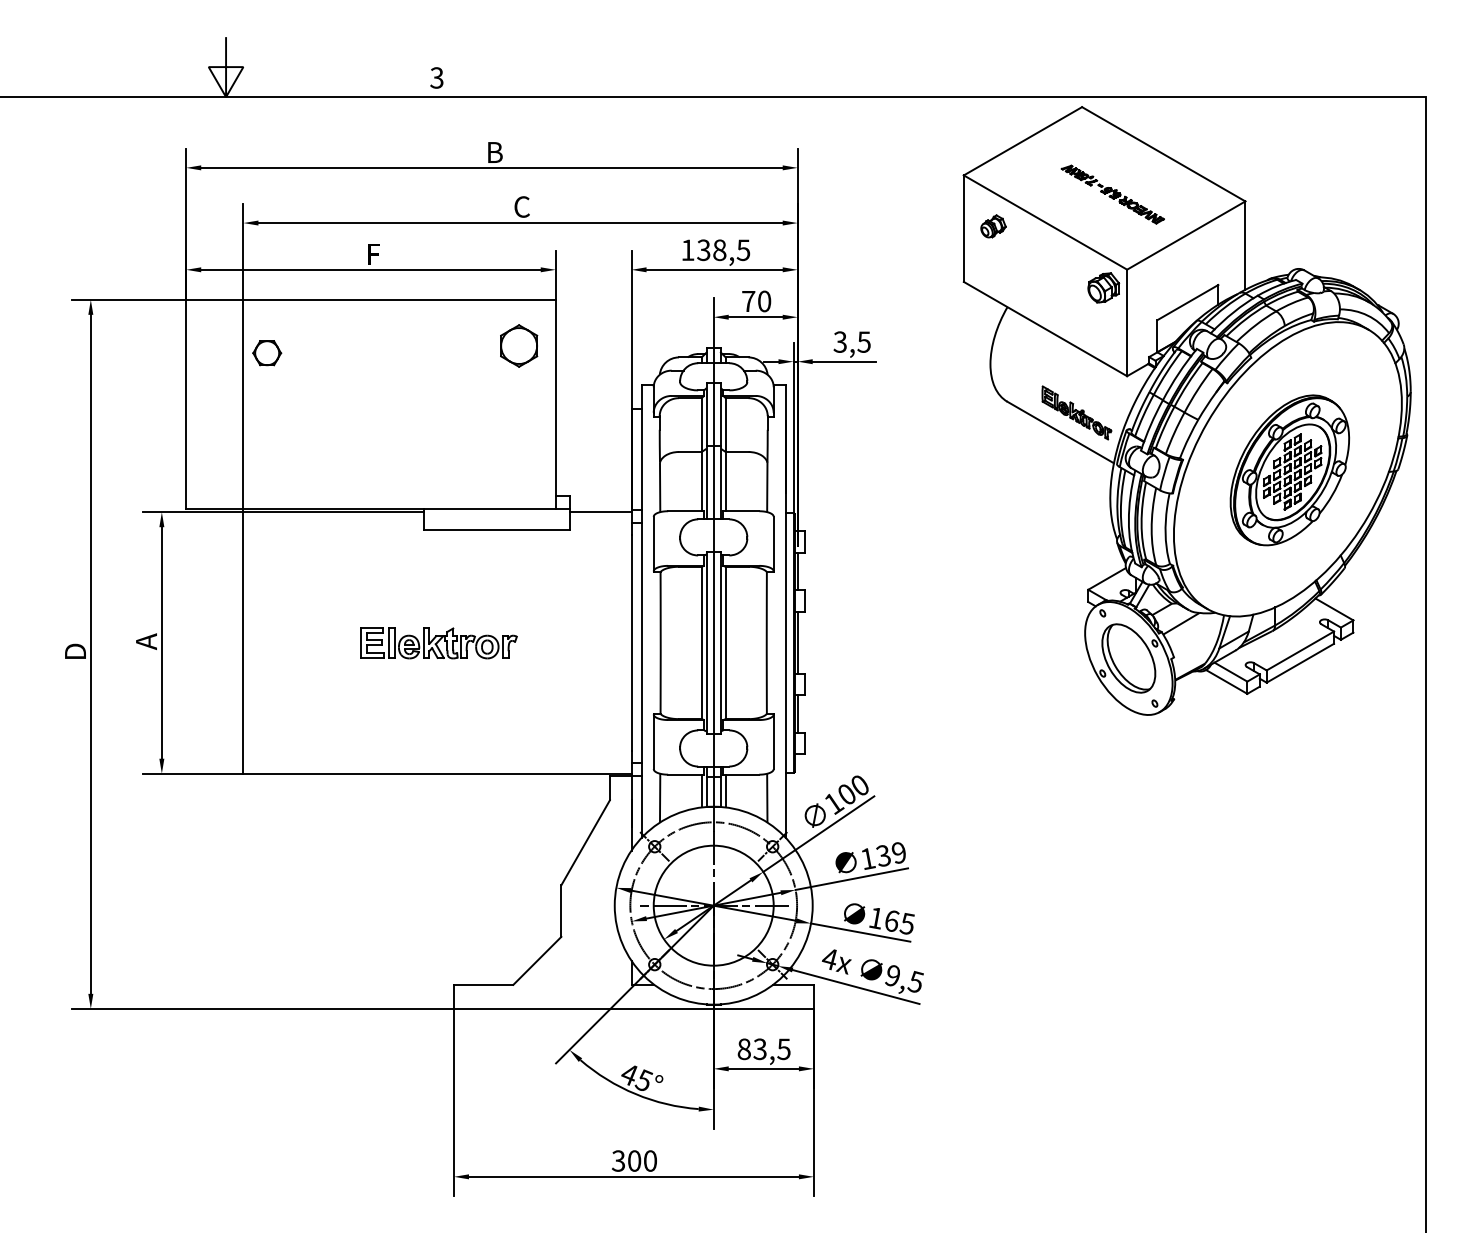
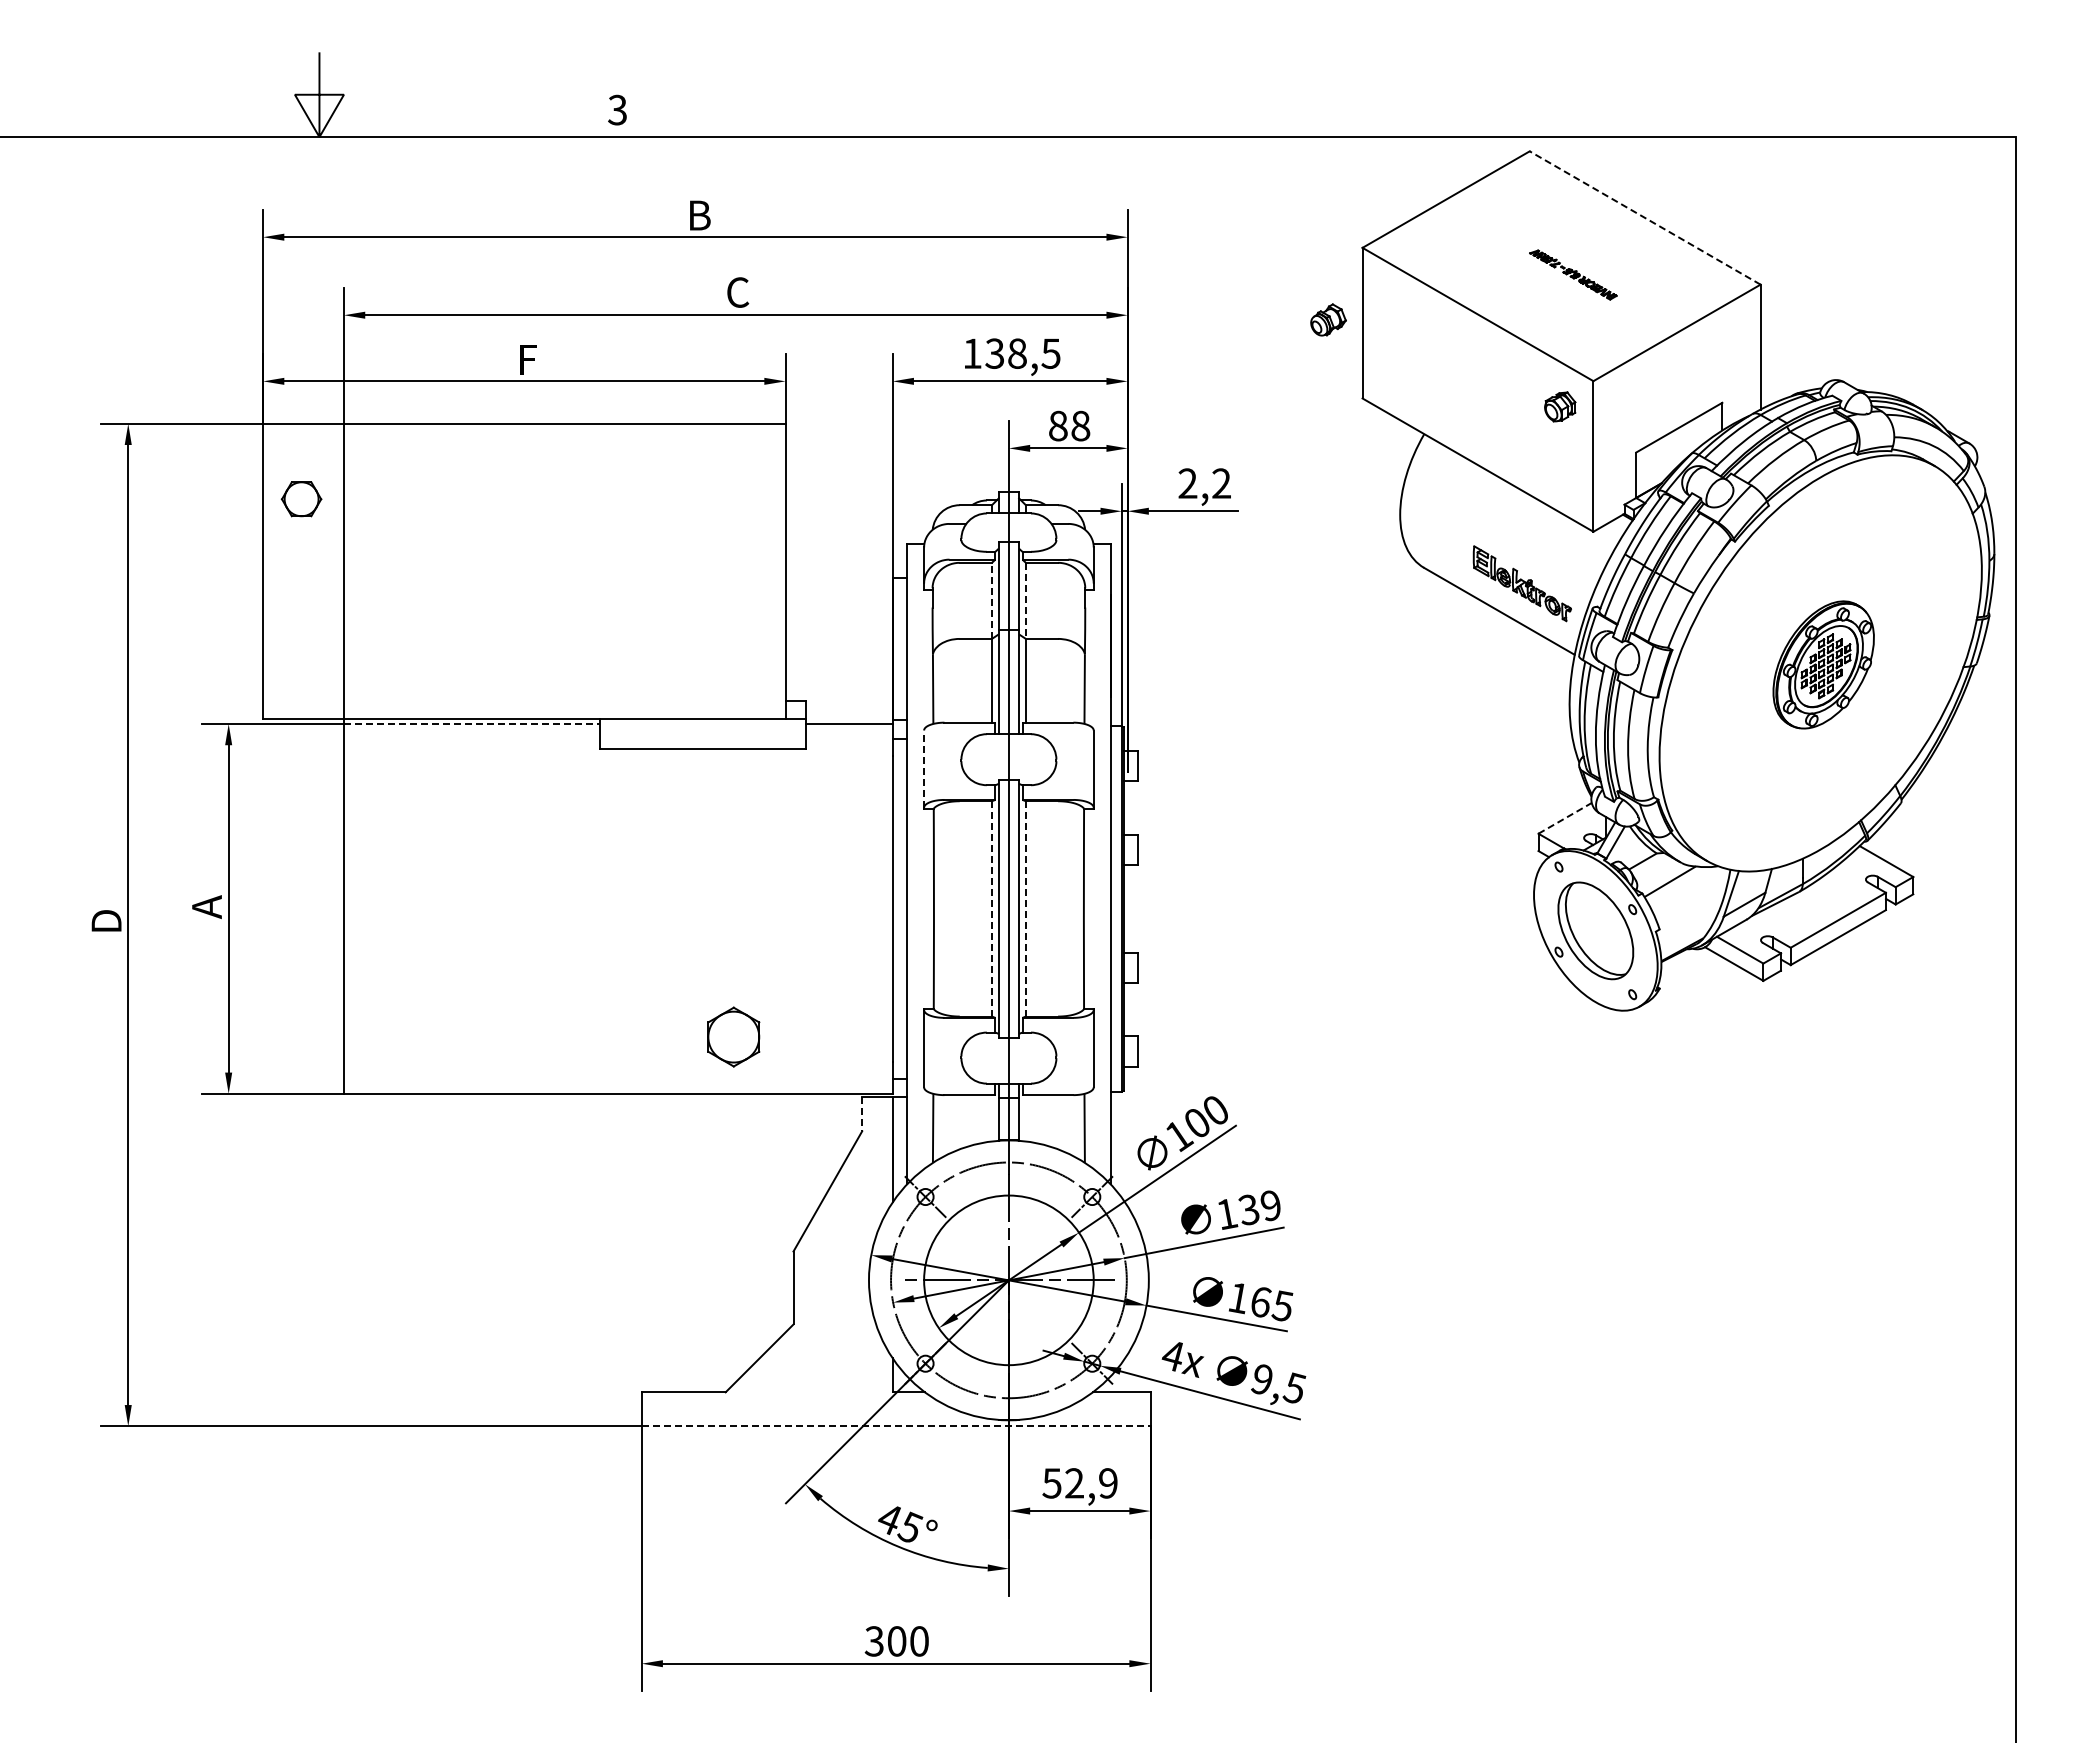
line: (1163, 153) -> (1644, 217), solid -> dashed
part: (1113, 194) -> (1573, 274), size x0.6
part: (993, 226) -> (1328, 319), moved
part: (1103, 287) -> (1559, 406), size x0.7
text: (756, 301) -> (1069, 425), 70 -> 88
text: (852, 342) -> (1204, 483), 3,5 -> 2,2
part: (518, 345) -> (733, 1036), moved
part: (267, 353) -> (301, 499), moved
line: (701, 424) -> (991, 600), solid -> dashed
line: (725, 425) -> (1025, 601), solid -> dashed
part: (1289, 470) -> (1823, 664), size x0.6
line: (333, 512) -> (471, 724), solid -> dashed
line: (654, 544) -> (924, 769), solid -> dashed
line: (797, 571) -> (1127, 807), removed
line: (1107, 579) -> (1565, 818), solid -> dashed
line: (701, 642) -> (991, 908), solid -> dashed
line: (725, 642) -> (1025, 908), solid -> dashed
line: (797, 642) -> (1127, 908), removed
part: (438, 643) -> (620, 909), removed
line: (797, 714) -> (1127, 1009), removed
line: (610, 788) -> (862, 1114), solid -> dashed
line: (701, 791) -> (991, 1118), removed
line: (725, 791) -> (1025, 1118), removed
line: (634, 1009) -> (896, 1426), solid -> dashed
text: (763, 1049) -> (1079, 1483), 83,5 -> 52,9

